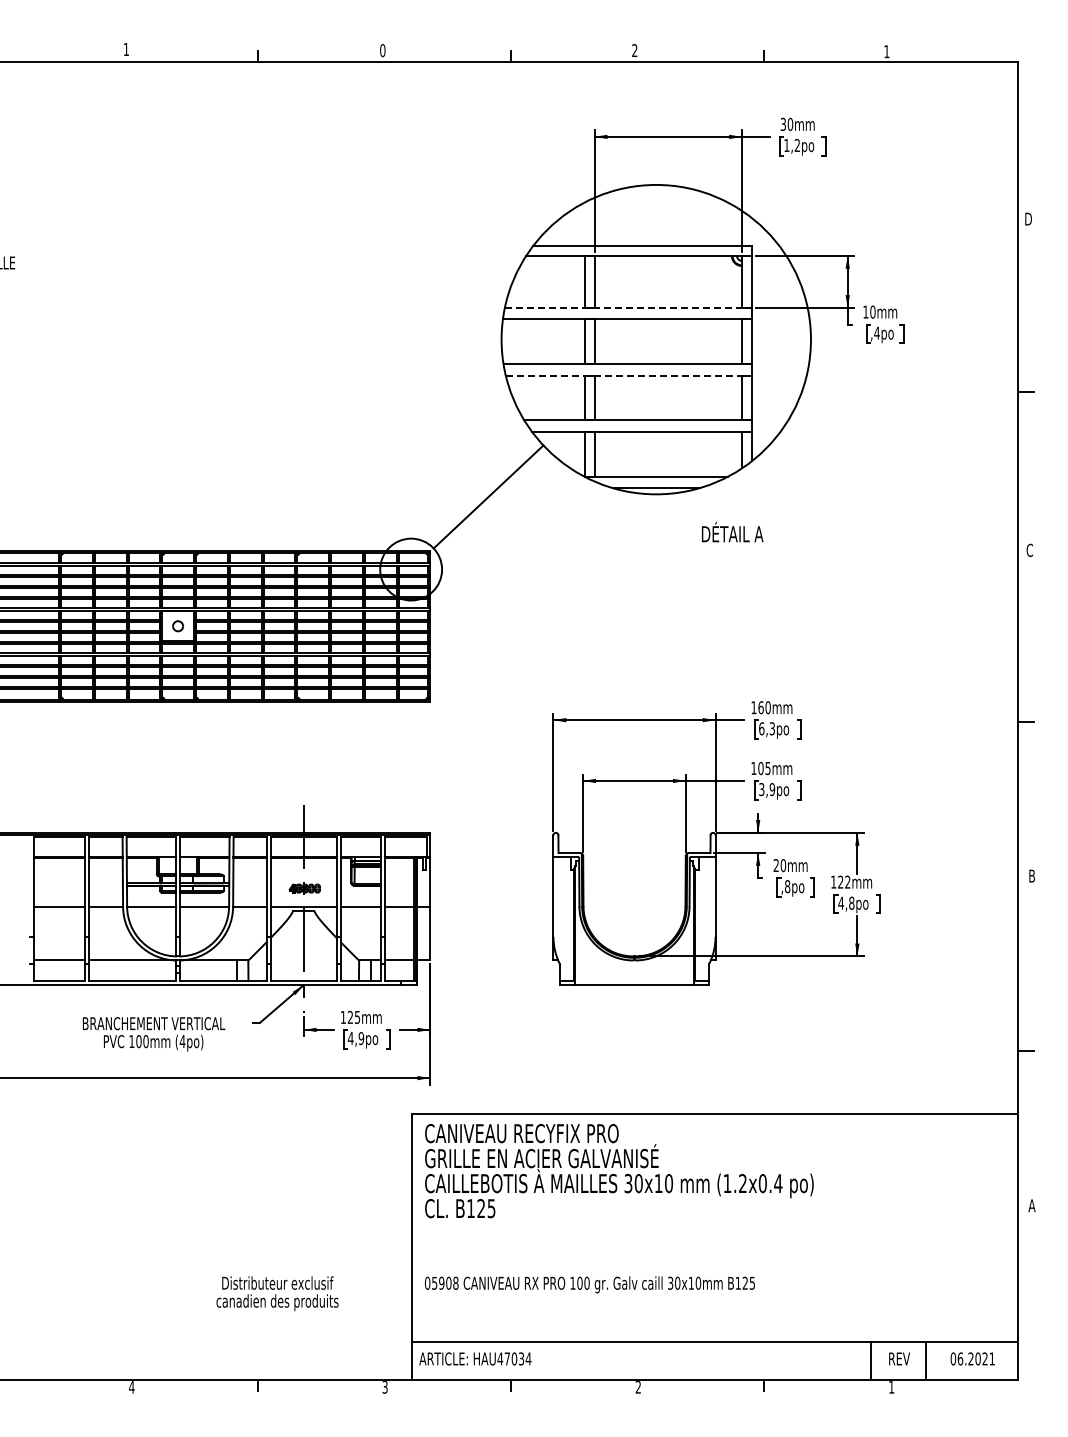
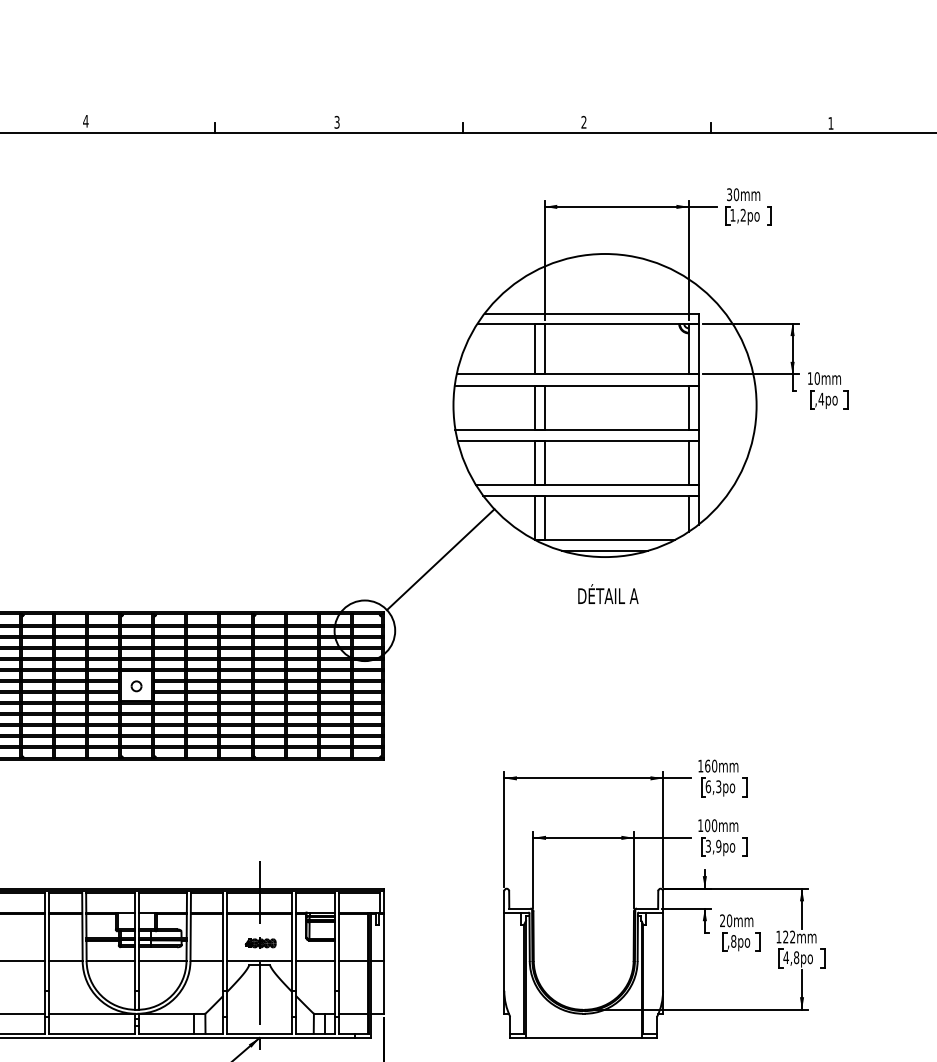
text: (126, 49) -> (86, 121), 1 -> 4
text: (382, 50) -> (336, 122), 0 -> 3
line: (628, 307) -> (577, 374), dashed -> solid
line: (629, 375) -> (578, 440), dashed -> solid
text: (732, 531) -> (608, 593), moved
text: (767, 768) -> (714, 825), 105mm -> 100mm

